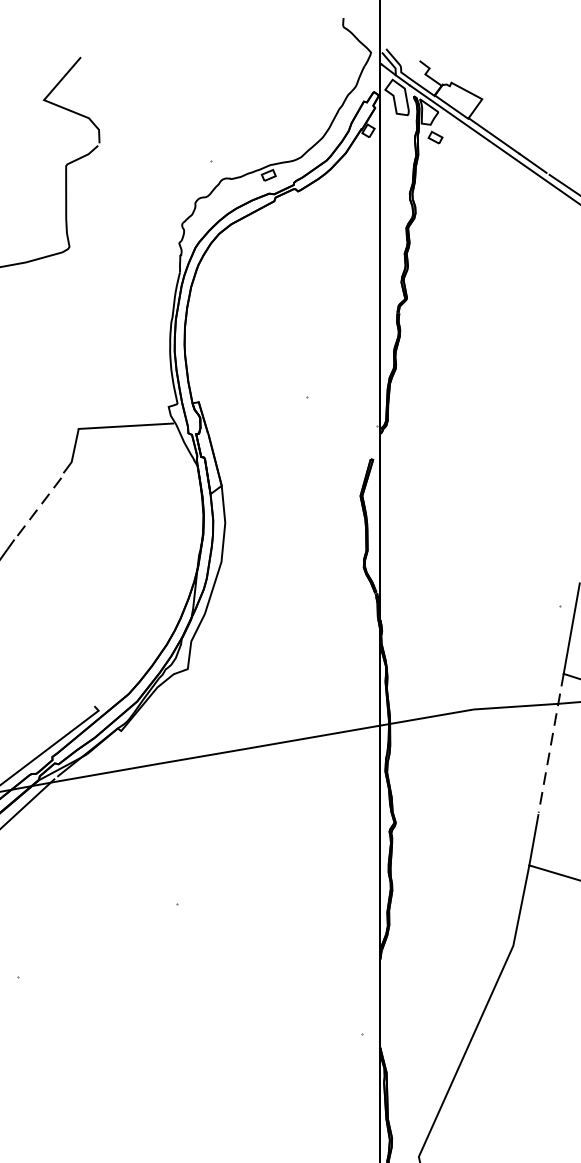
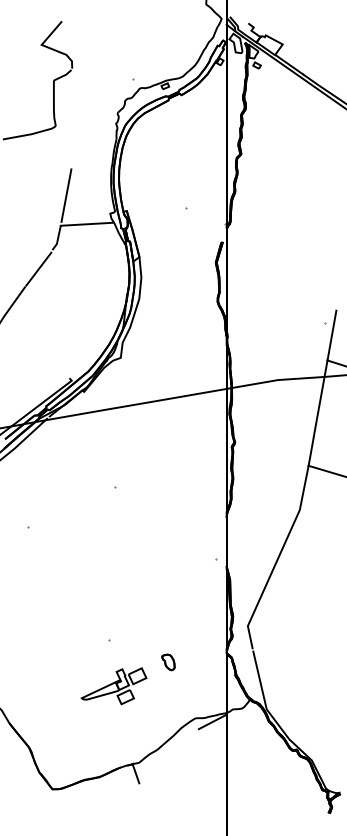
line: (89, 373) -> (66, 195), added
line: (38, 508) -> (38, 269), dashed -> solid
line: (550, 743) -> (320, 398), dashed -> solid

